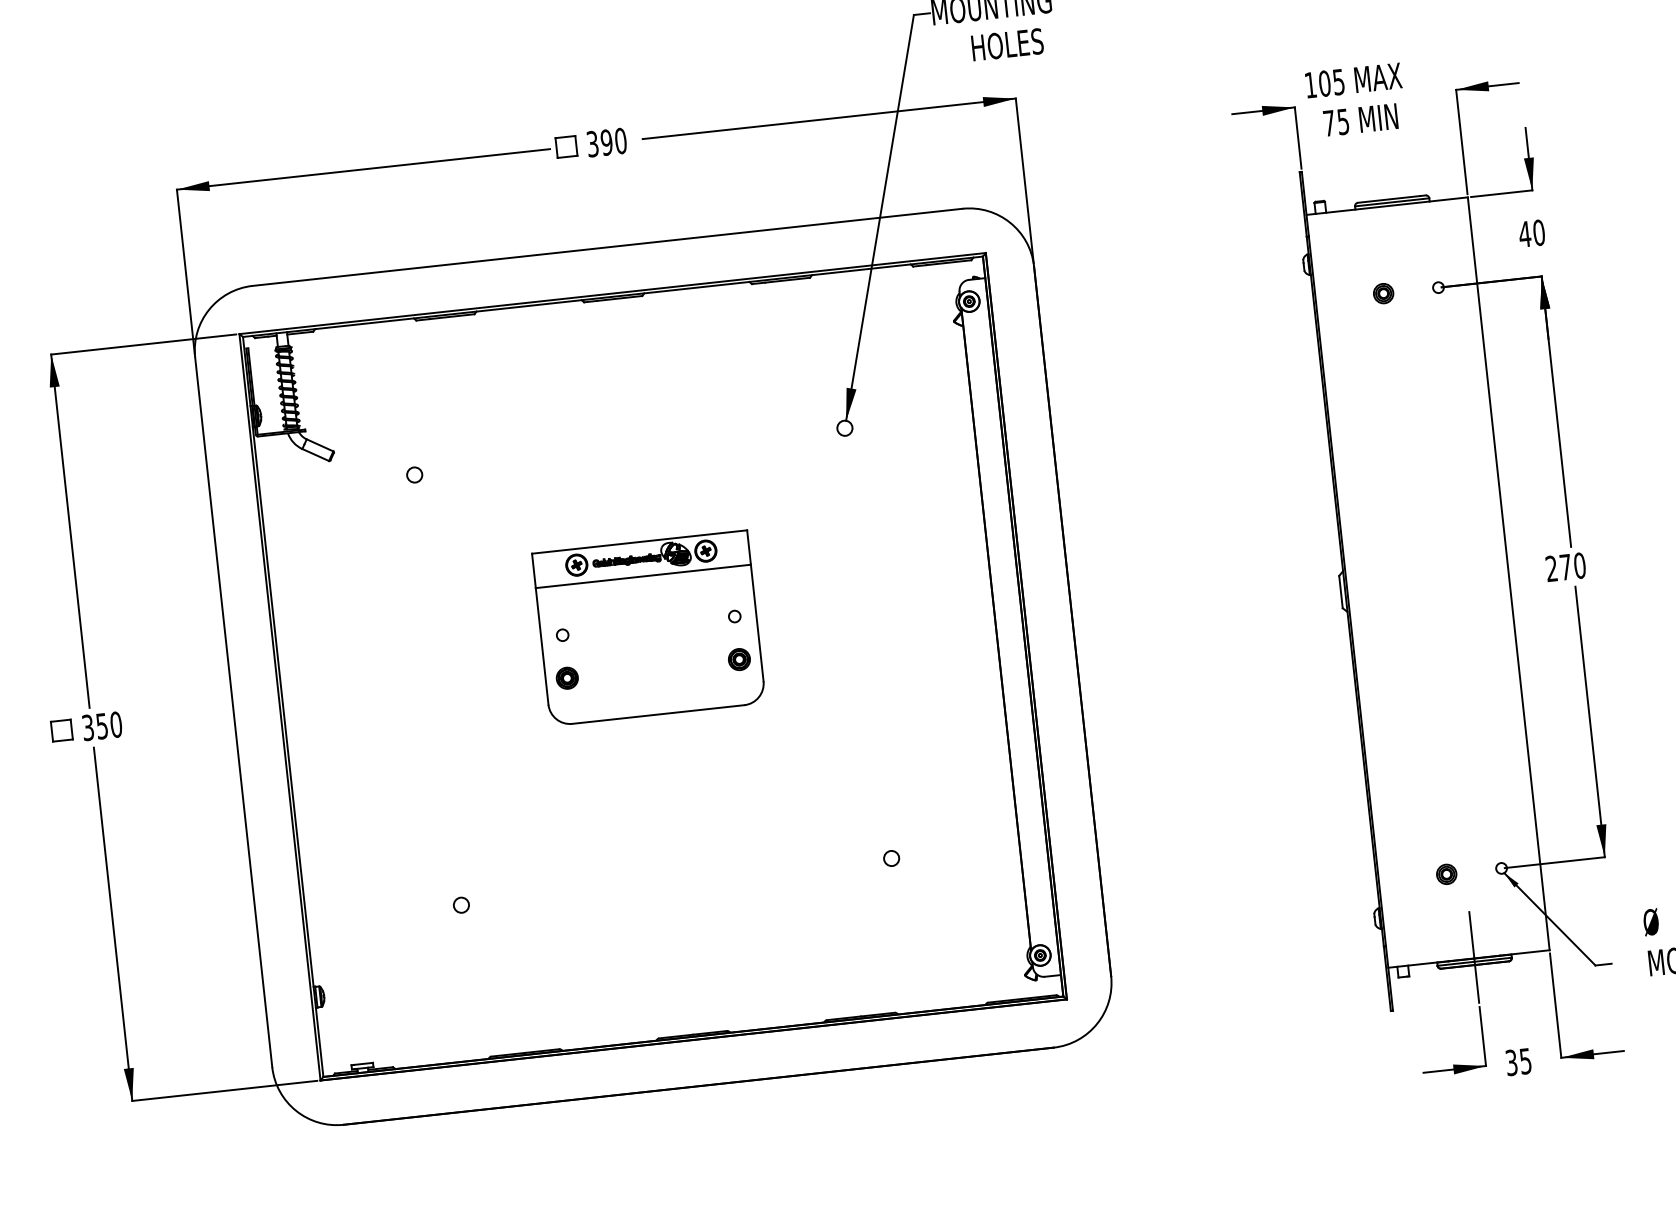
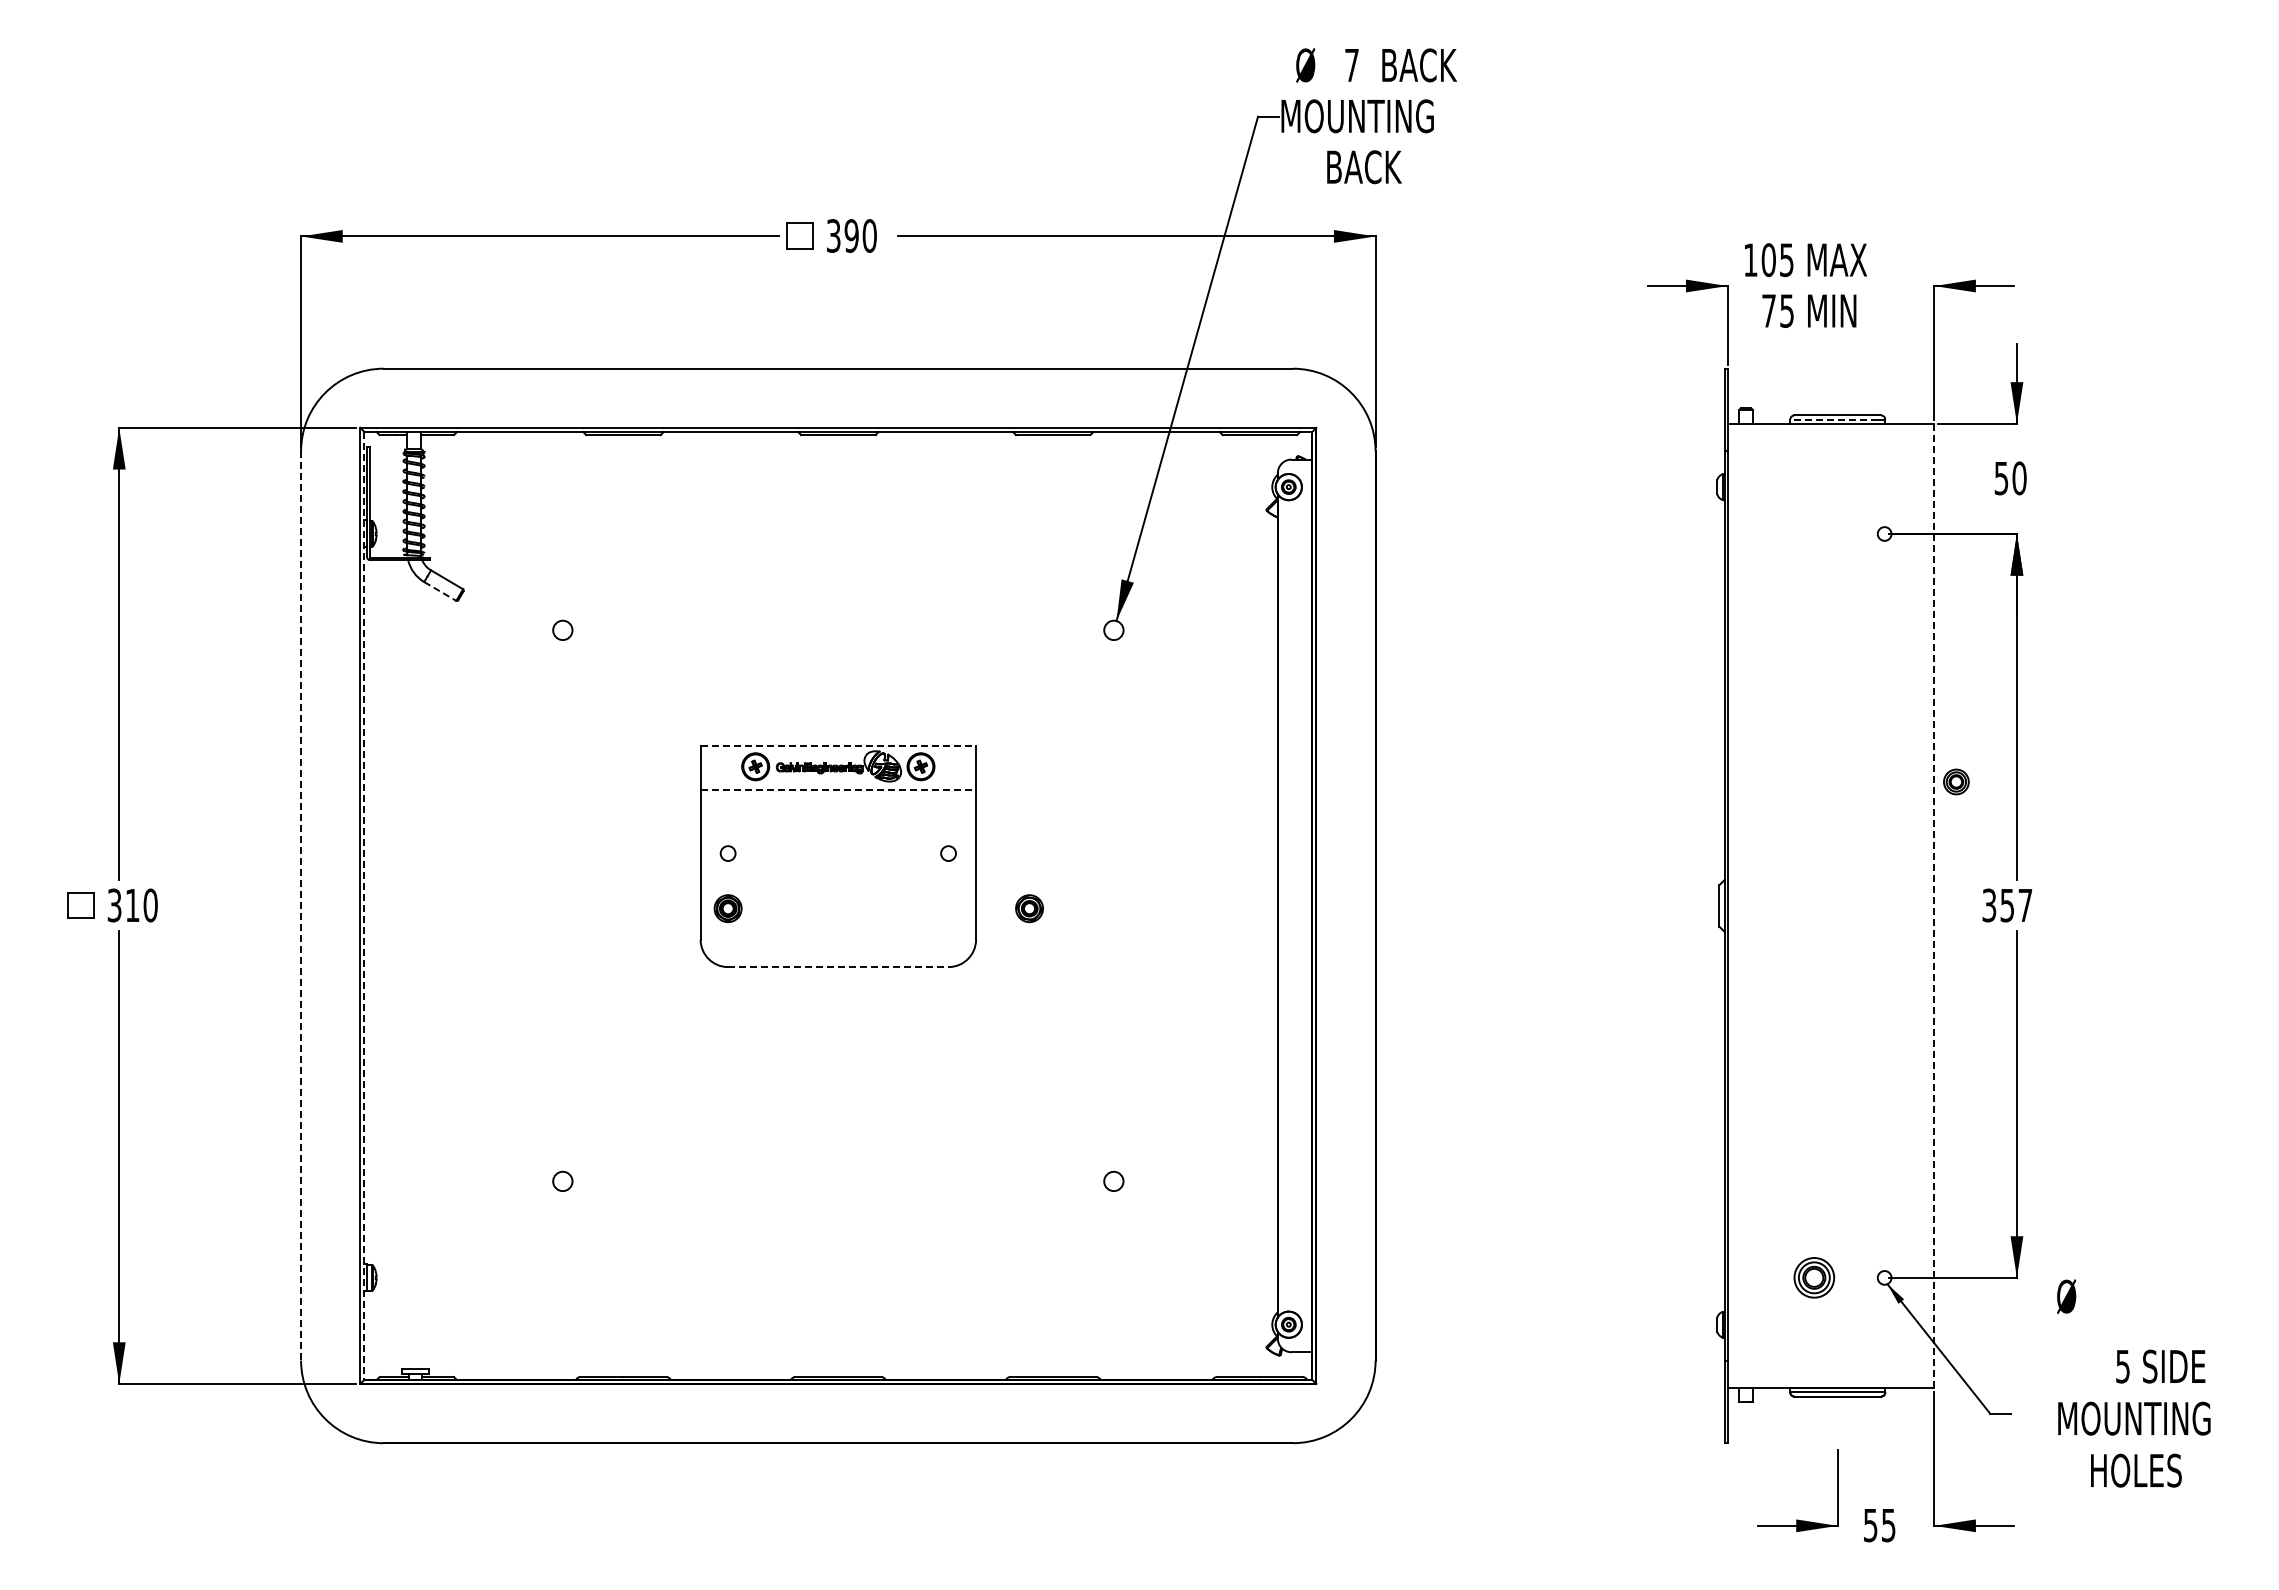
text: (1009, 44) -> (1374, 167), HOLES -> BACK
line: (1388, 202) -> (1833, 419), solid -> dashed
text: (1524, 234) -> (2001, 478), 40 -> 50
part: (1383, 293) -> (1956, 781), moved
line: (315, 455) -> (440, 591), solid -> dashed
line: (639, 542) -> (838, 746), solid -> dashed
text: (1565, 567) -> (2007, 905), 270 -> 357
line: (1508, 574) -> (1934, 906), solid -> dashed
line: (643, 576) -> (838, 790), solid -> dashed
part: (739, 659) -> (1029, 908), moved
line: (283, 706) -> (364, 905), solid -> dashed
line: (234, 711) -> (301, 905), solid -> dashed
line: (658, 714) -> (838, 967), solid -> dashed
text: (102, 726) -> (132, 905), 350 -> 310
part: (1446, 874) -> (1814, 1277), size x1.6
text: (1651, 922) -> (2066, 1296), moved
line: (1473, 957) -> (1837, 1386), removed
text: (1511, 1062) -> (1870, 1524), 35 -> 55

